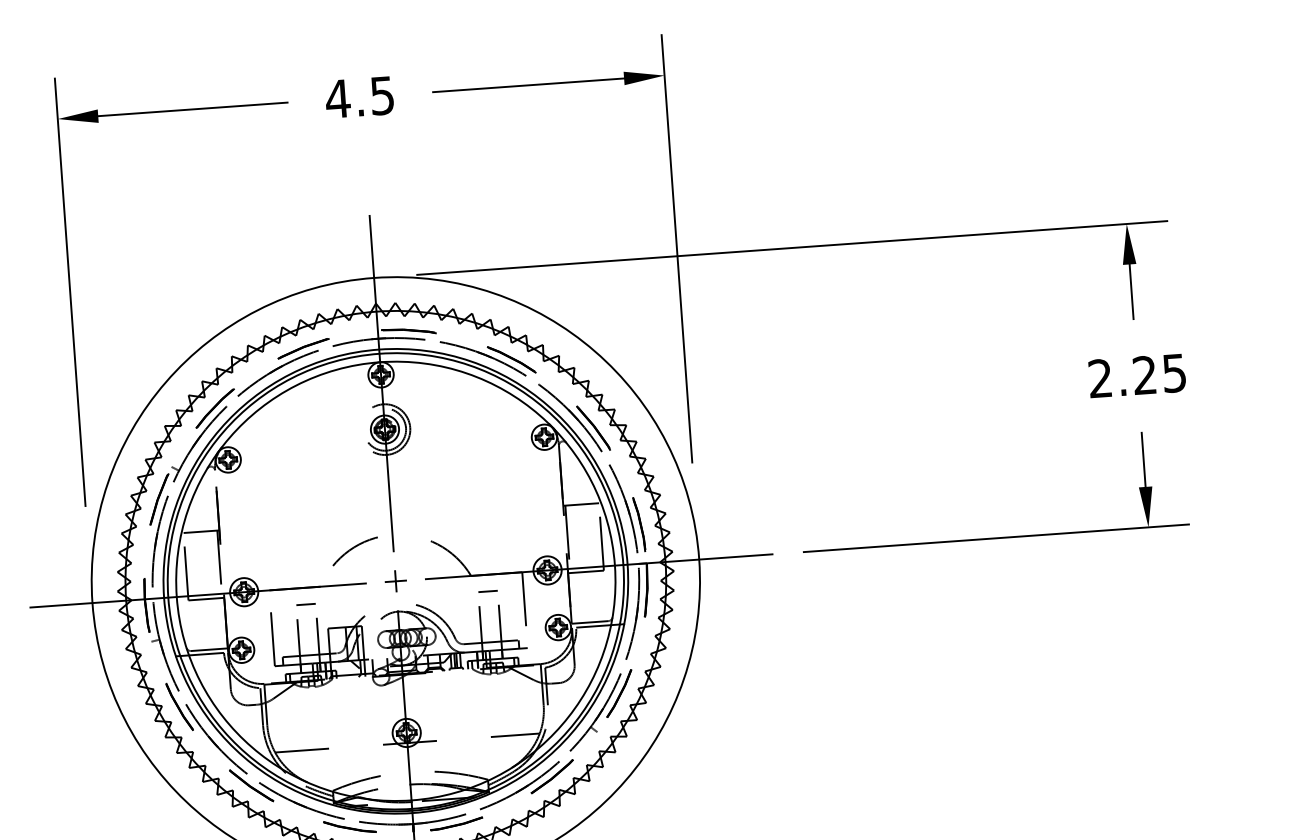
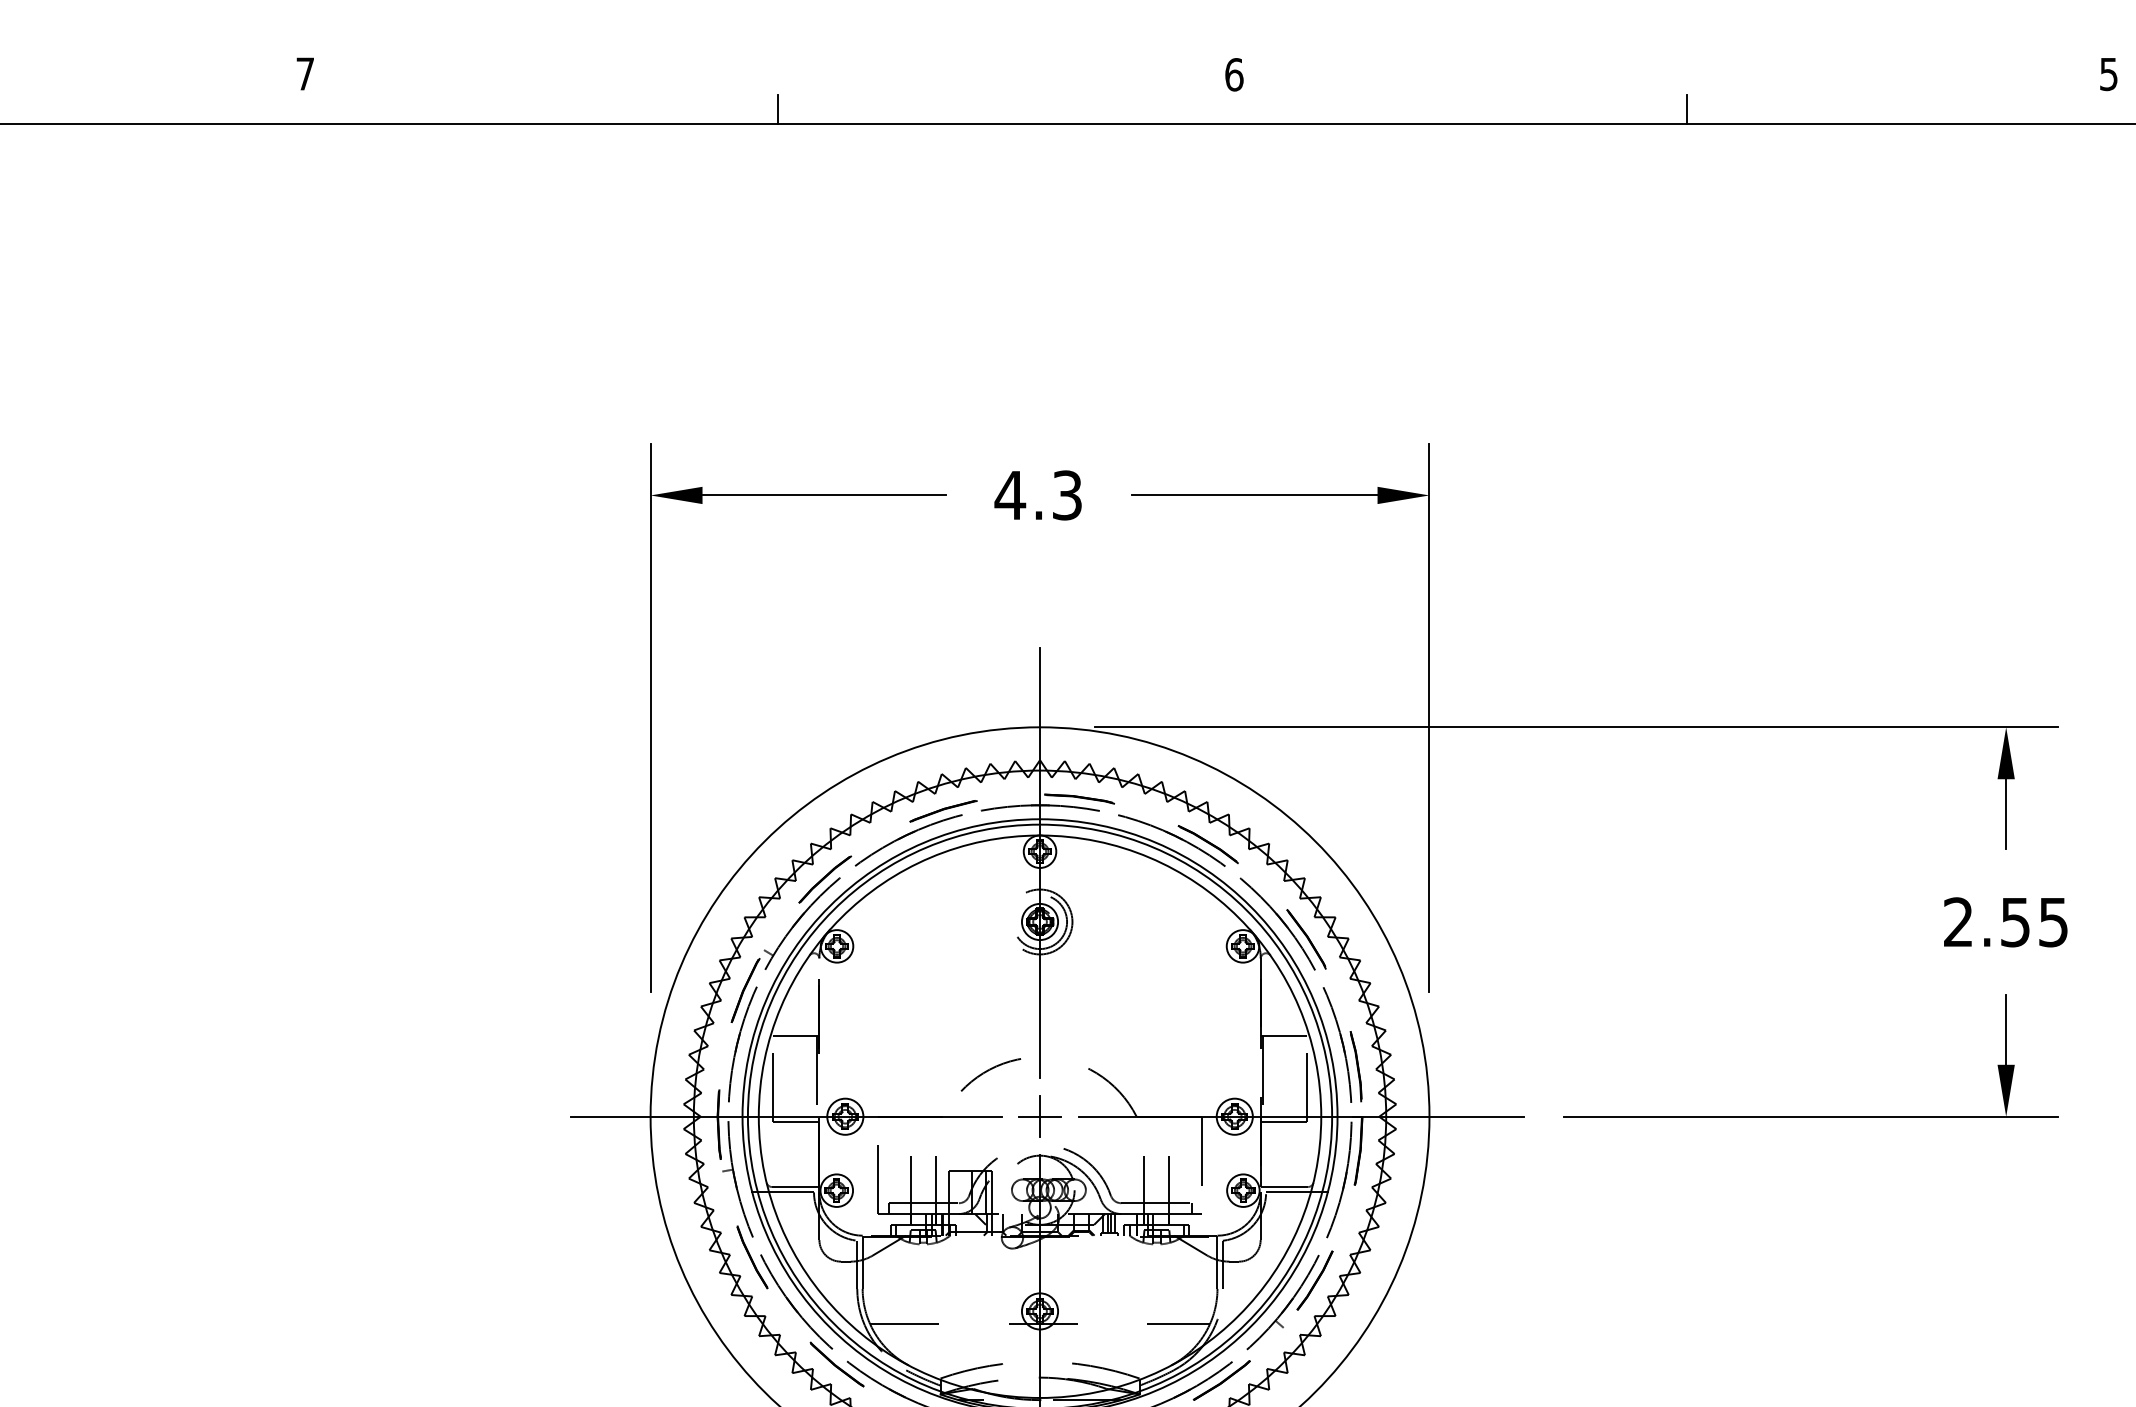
text: (382, 95) -> (1067, 494), 4.5 -> 4.3
text: (1144, 375) -> (2015, 922), 2.25 -> 2.55
part: (395, 581) -> (1039, 1116), size x1.6
line: (487, 591) -> (1156, 1138), removed
line: (305, 604) -> (922, 1138), removed

